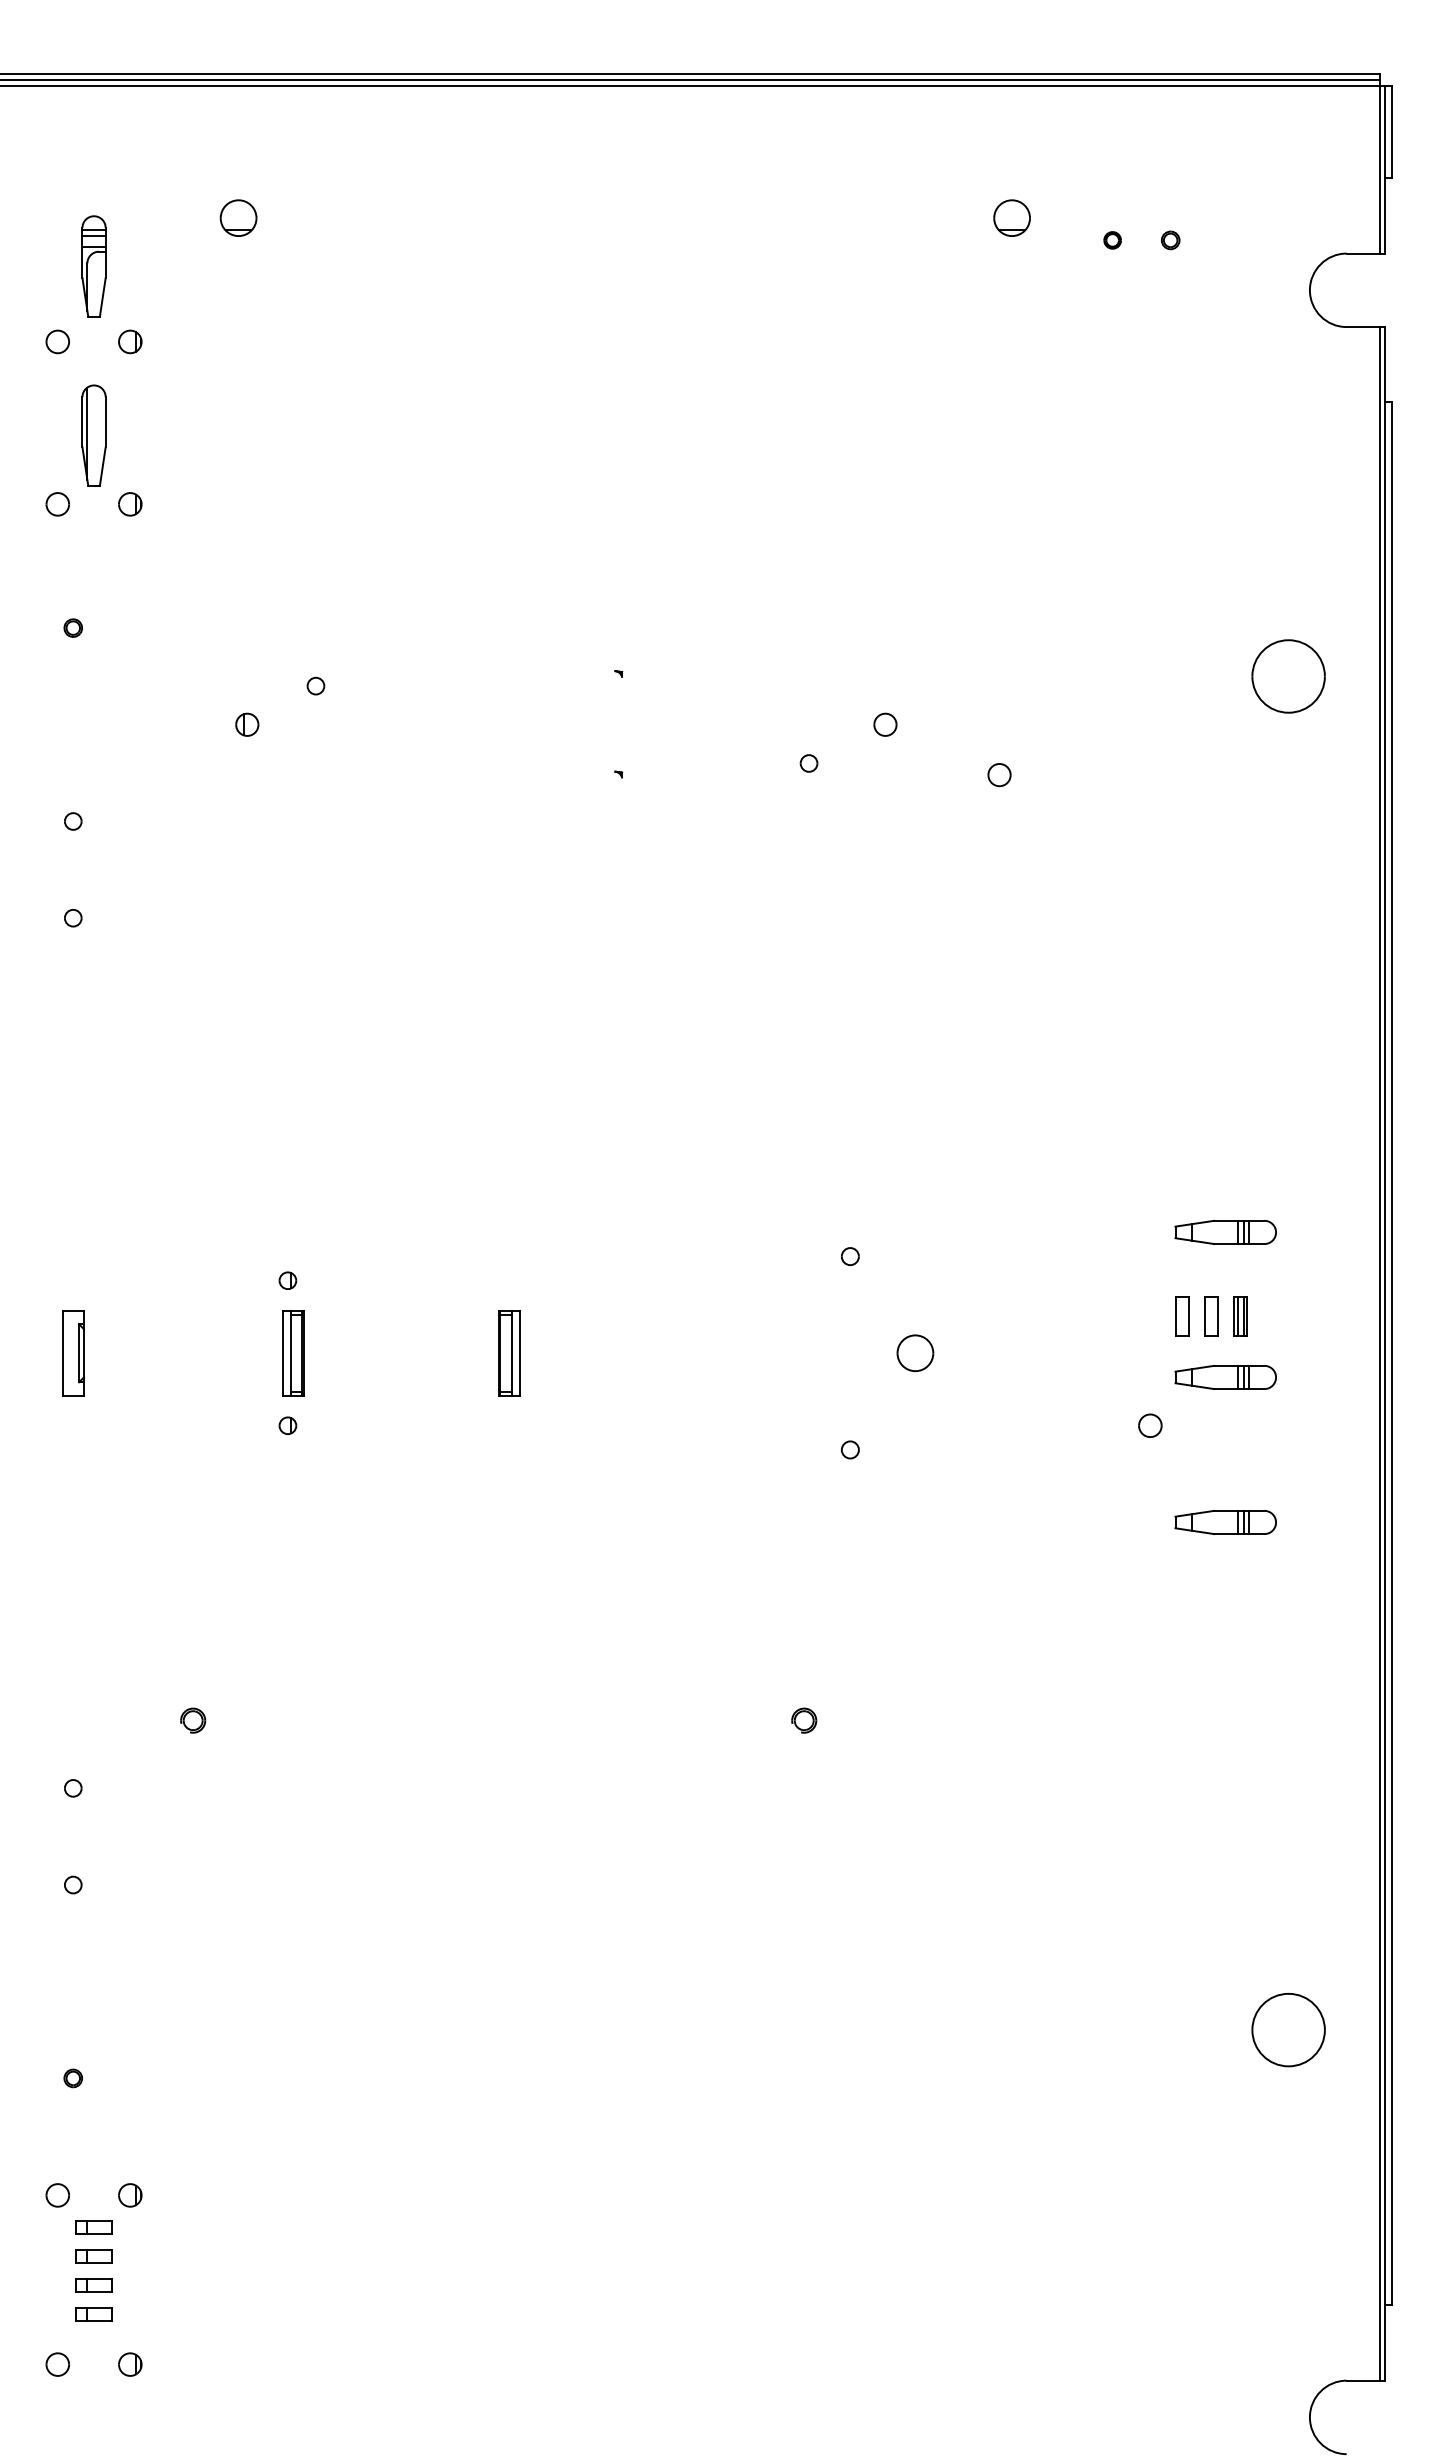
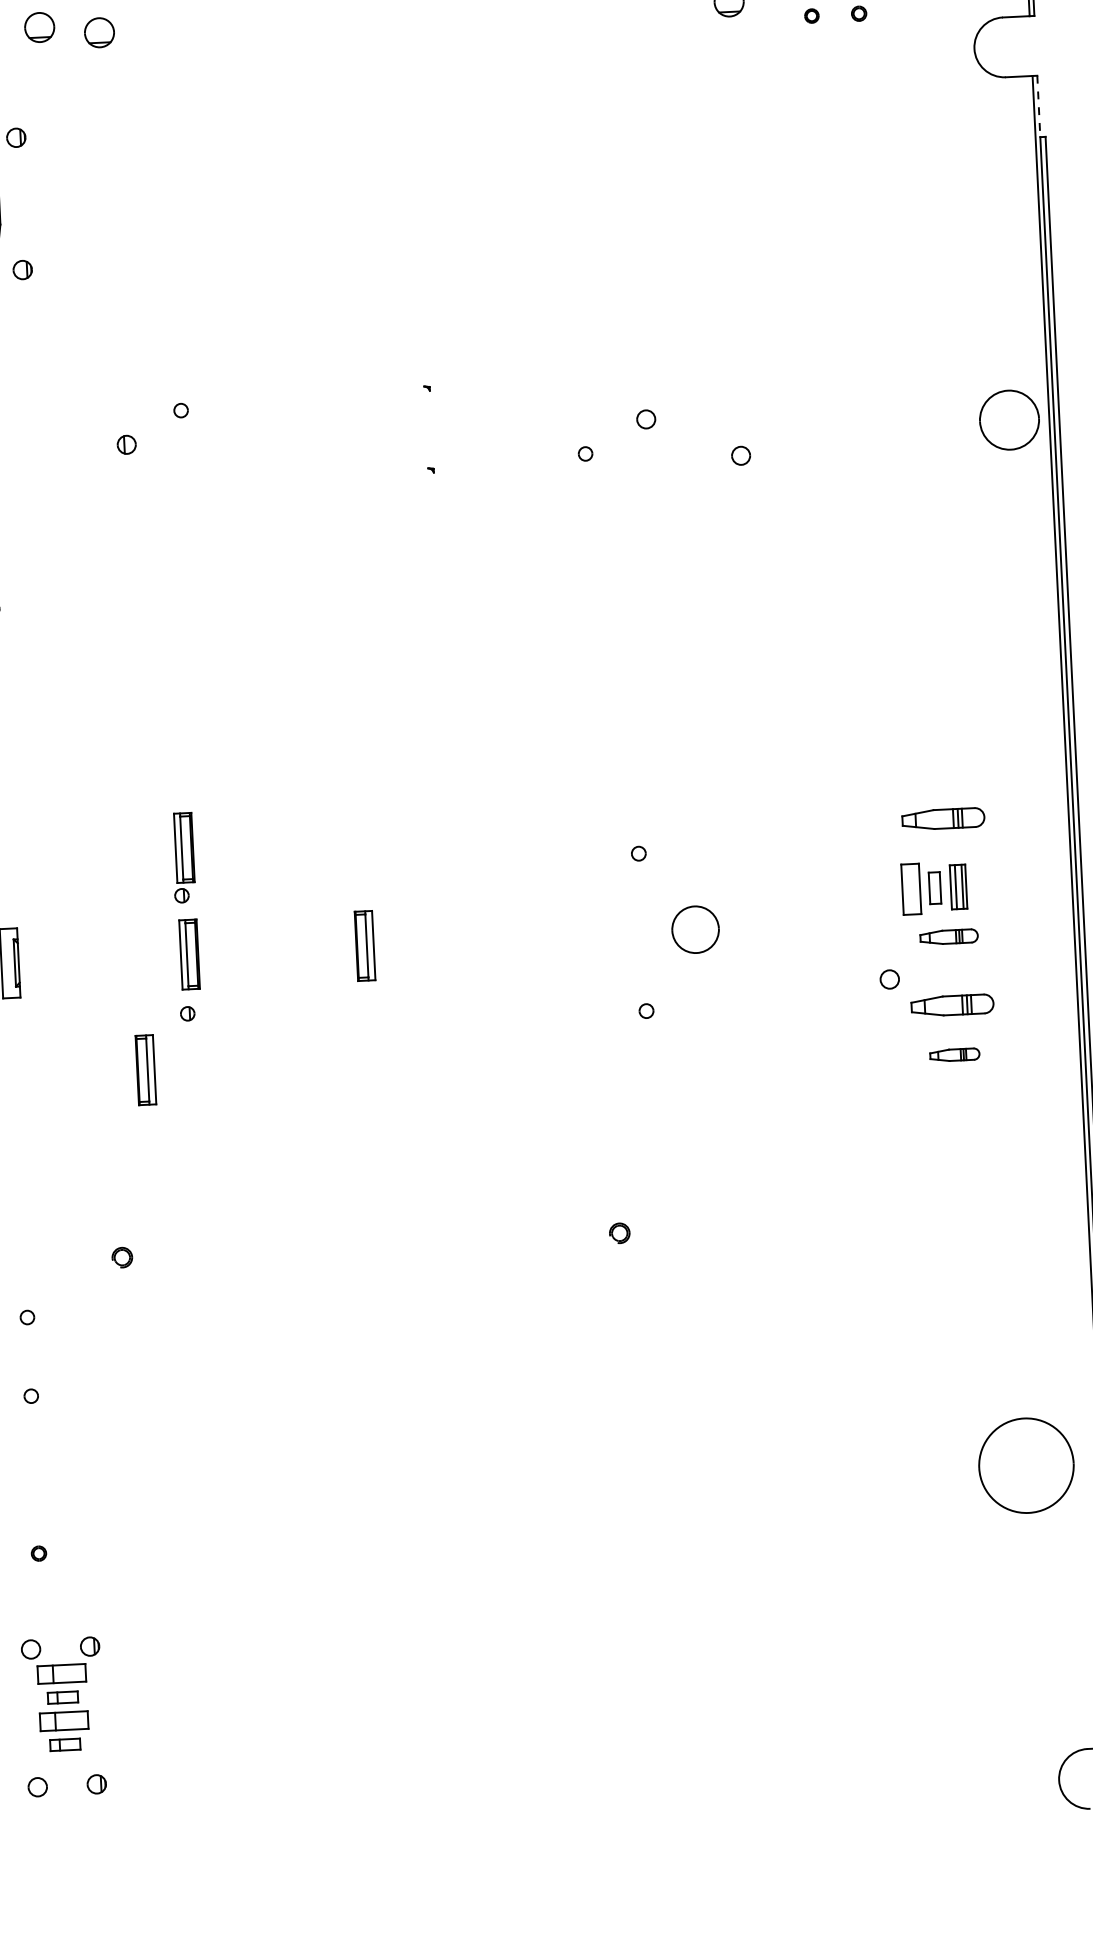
part: (165, 207) -> (39, 26), added
line: (1385, 364) -> (1038, 106), solid -> dashed
part: (1288, 676) -> (1009, 420), moved
part: (293, 1222) -> (184, 848), added
part: (1182, 1316) -> (911, 889), size x1.6
part: (1240, 1316) -> (958, 886), size x1.4
part: (915, 1353) -> (695, 930), size x1.6
part: (1225, 1376) -> (948, 936), size x0.7
part: (1225, 1460) -> (952, 1004), added
part: (233, 1492) -> (146, 1070), added
part: (1225, 1521) -> (954, 1054), size x0.6
part: (1288, 2030) -> (1026, 1466), size x1.6
part: (93, 2227) -> (61, 1674), size x1.6
part: (93, 2285) -> (63, 1721), size x1.6

